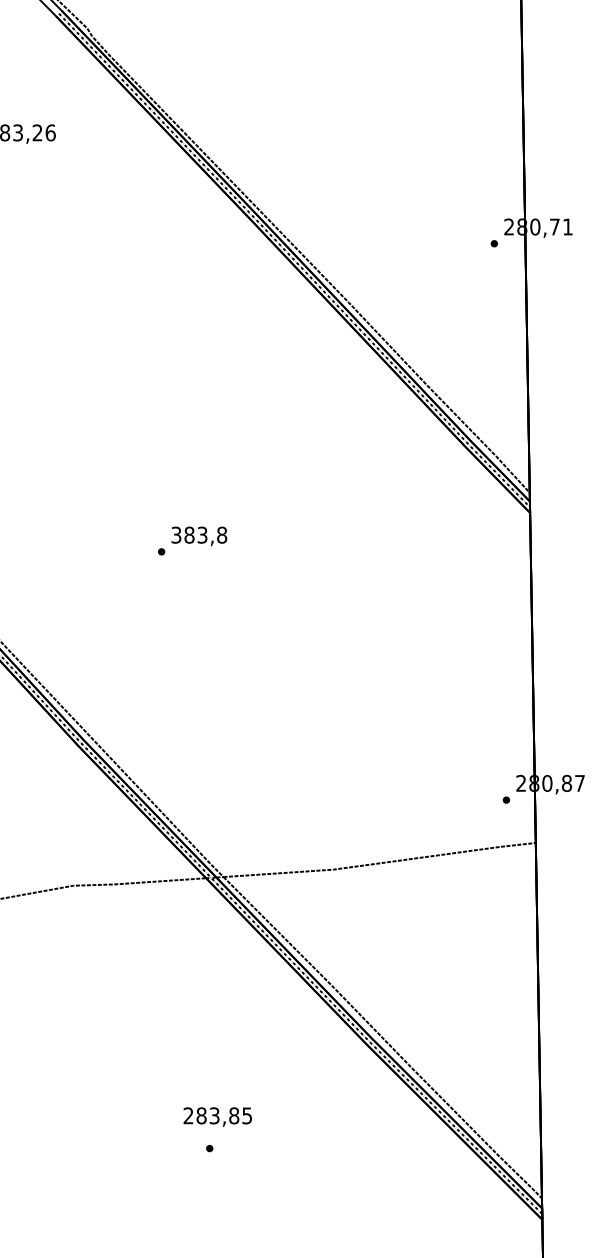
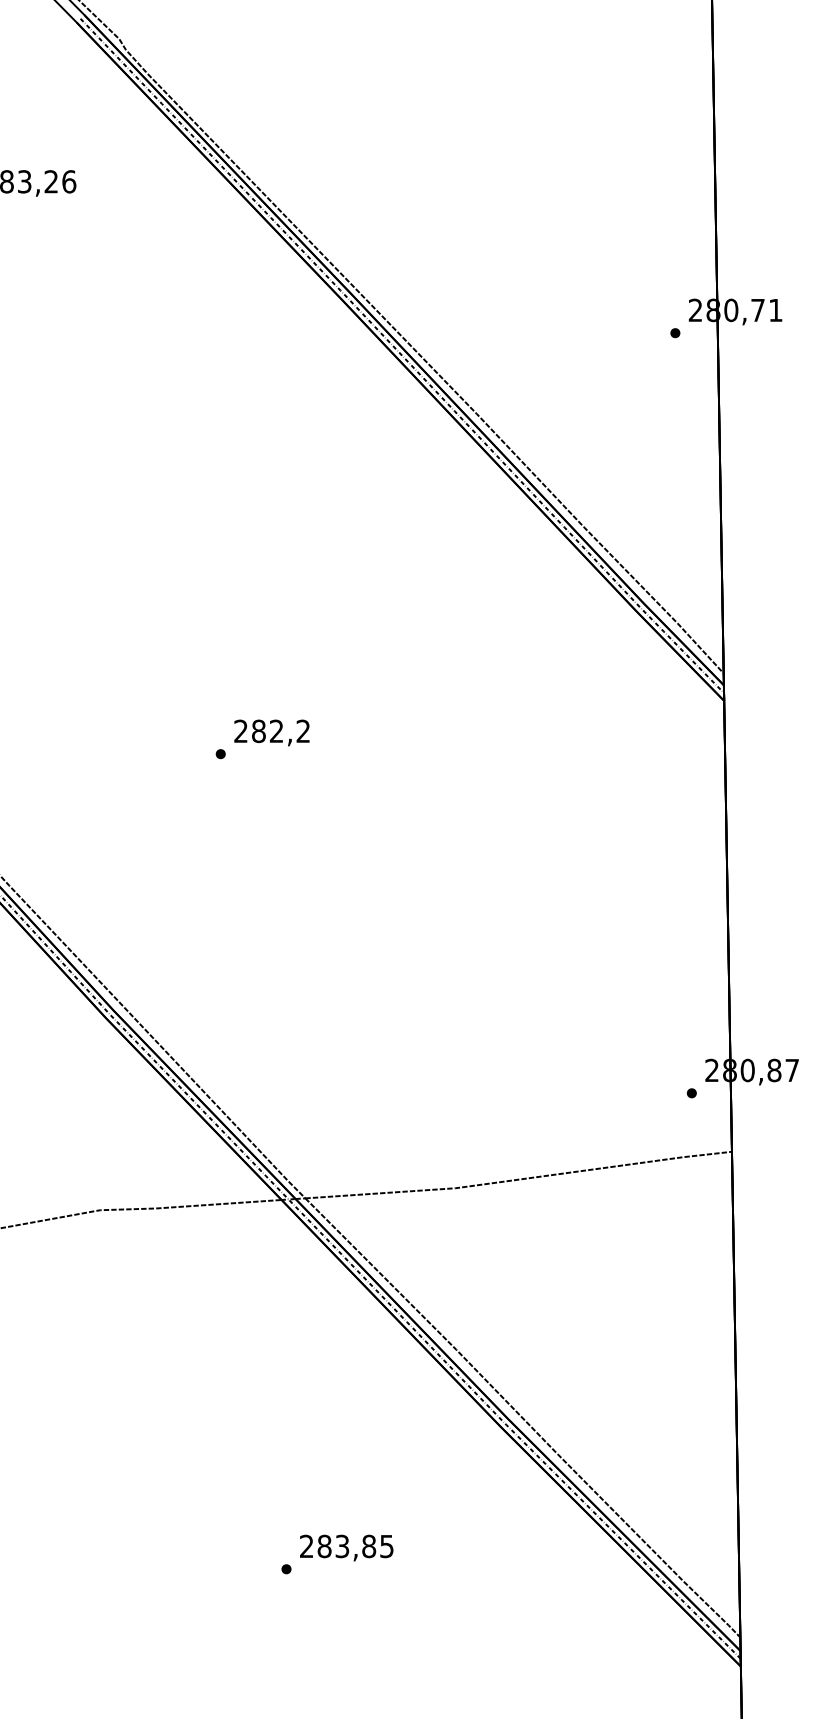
text: (199, 534) -> (272, 730), 383,8 -> 282,2
text: (217, 1116) -> (346, 1547), moved

